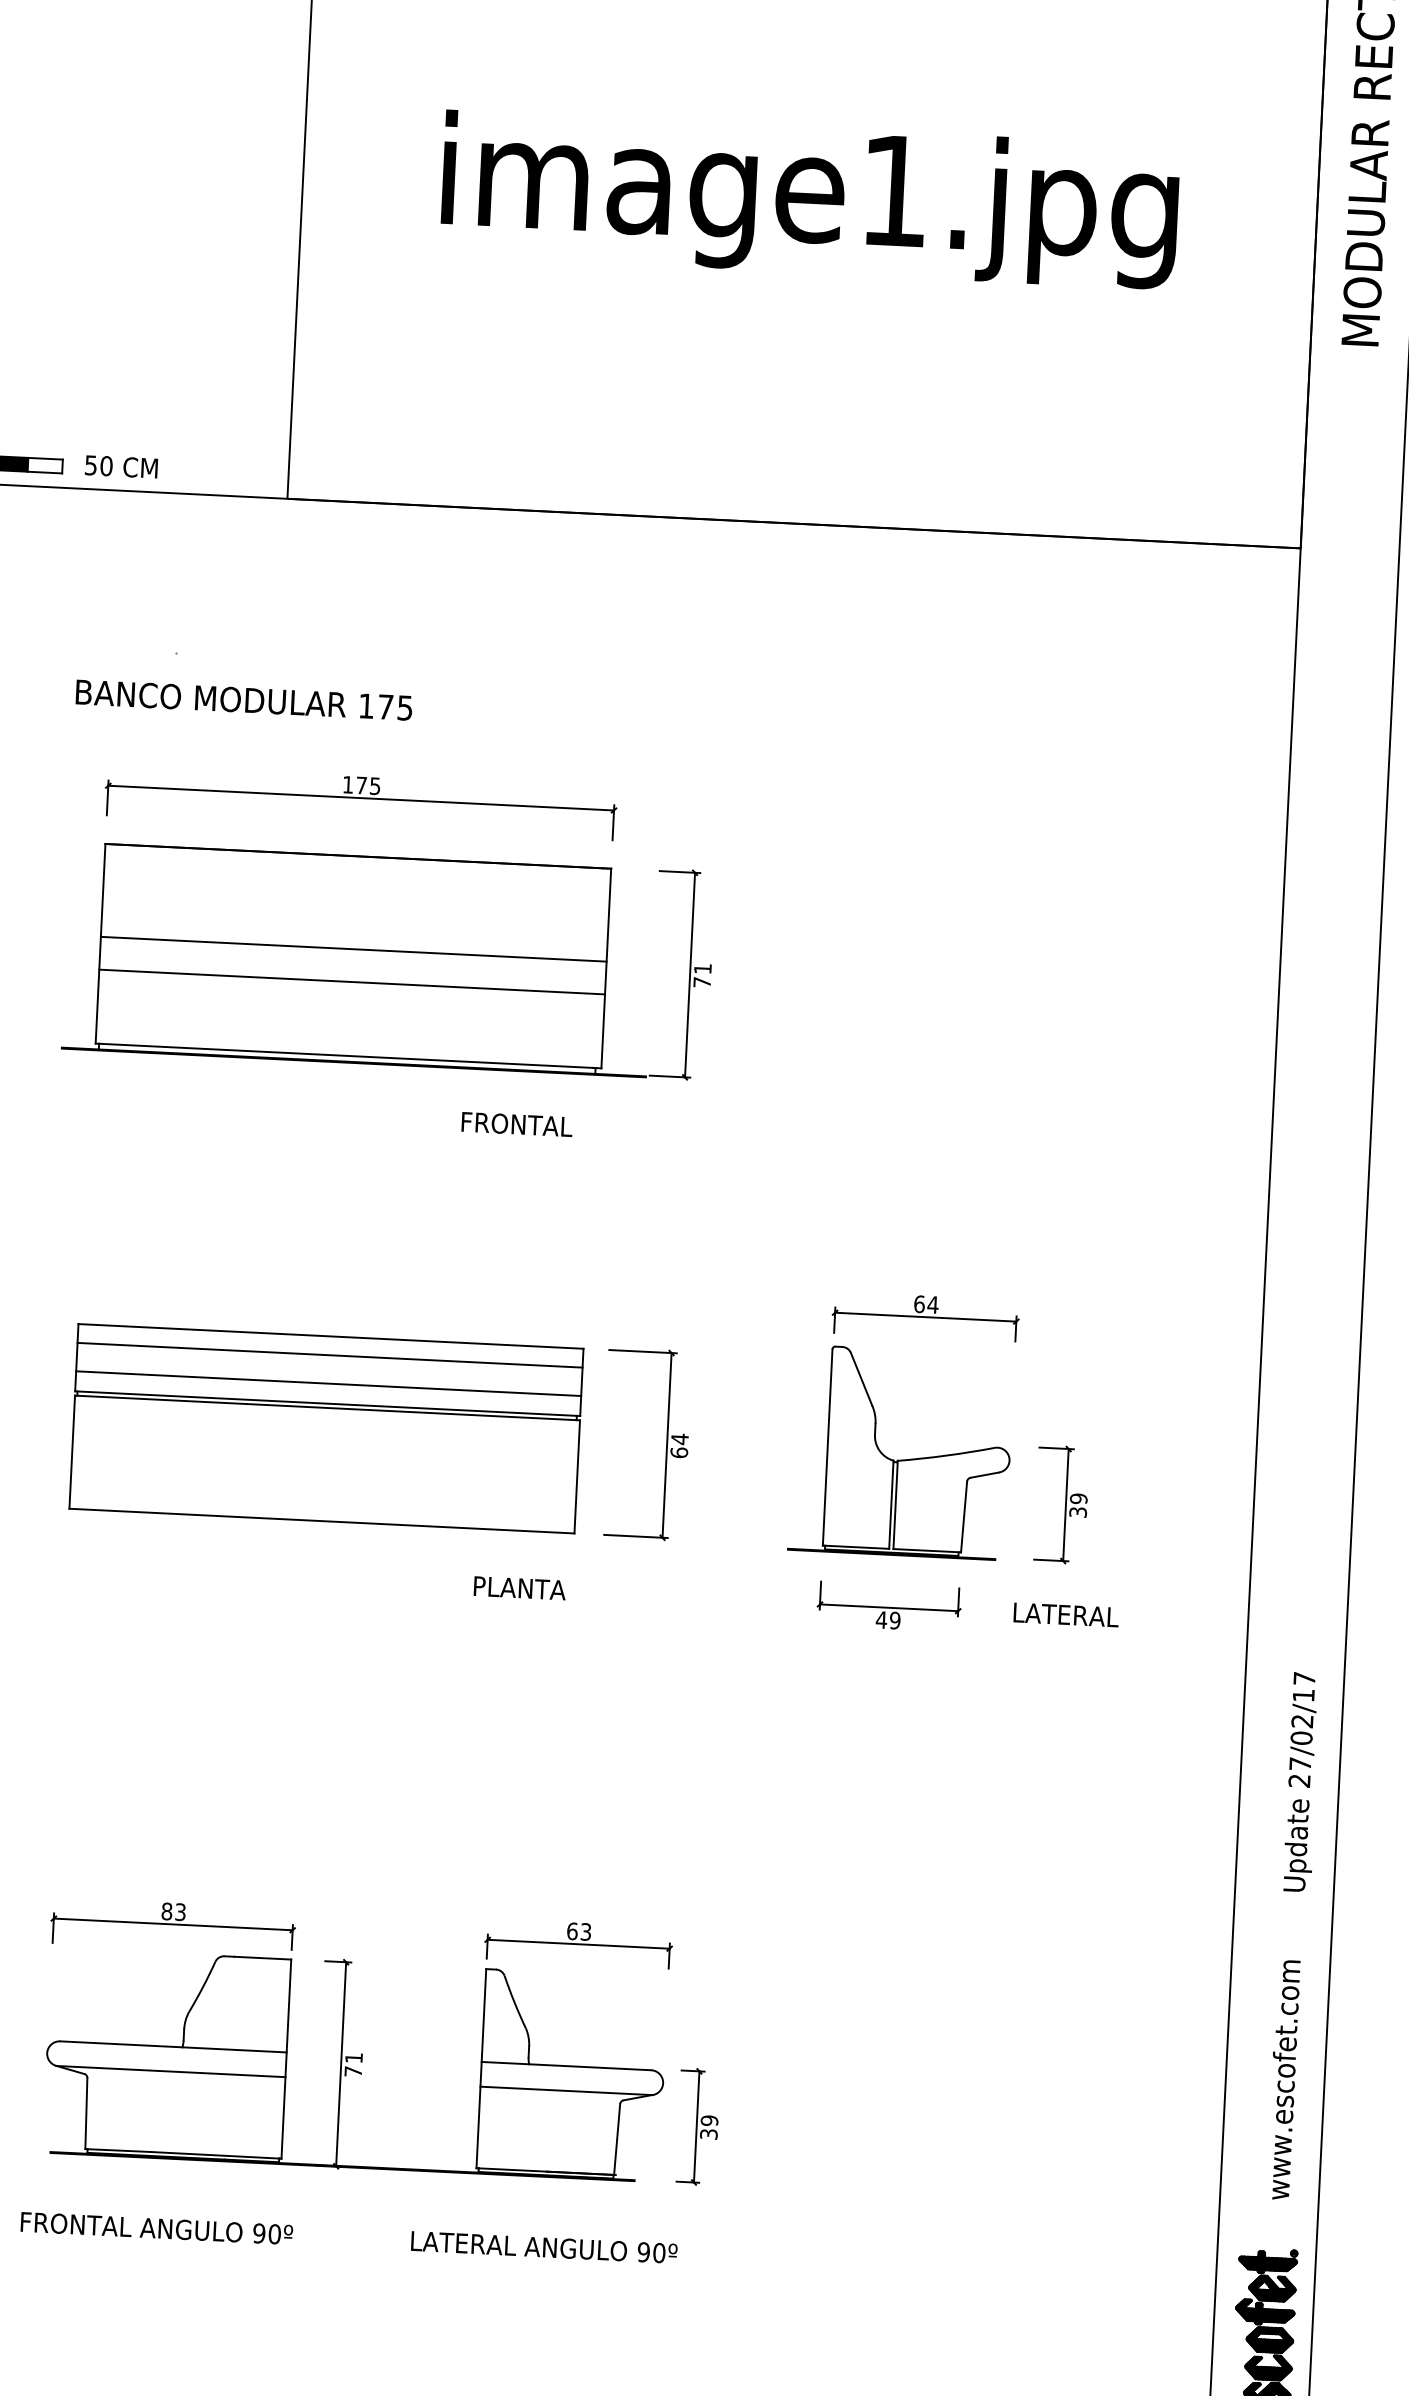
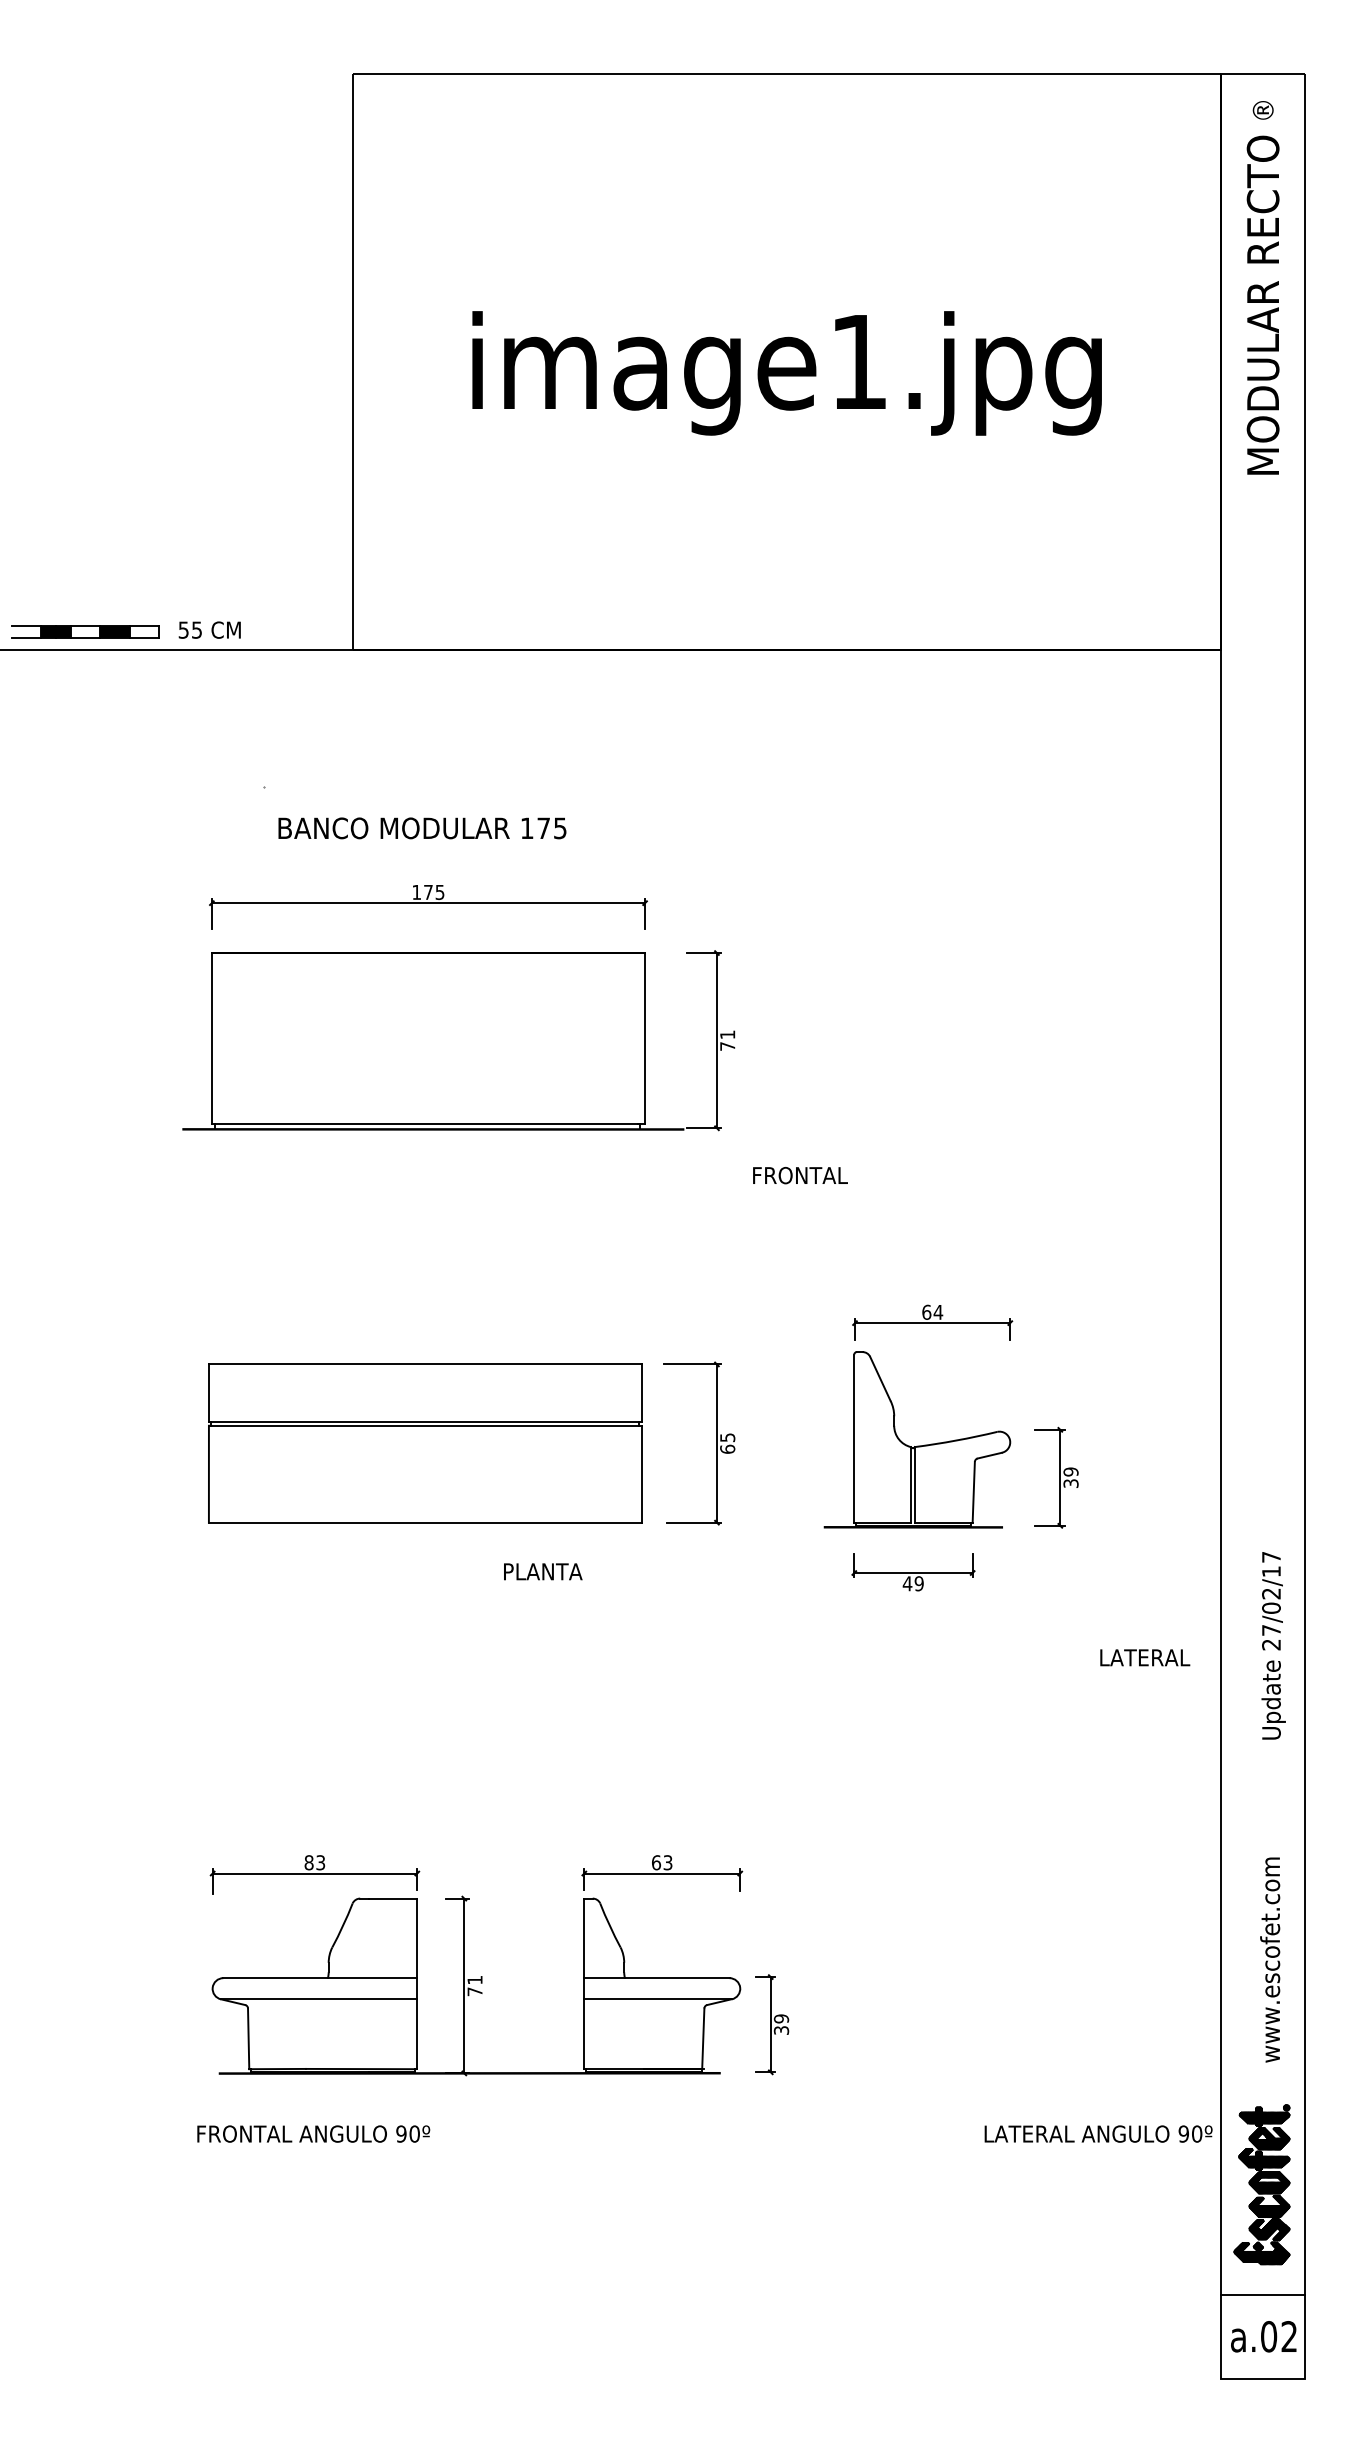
text: (105, 465) -> (196, 629), 50 -> 55
text: (244, 700) -> (422, 828), moved
line: (353, 949) -> (428, 1032), removed
line: (352, 981) -> (428, 1060), removed
text: (517, 1124) -> (800, 1175), moved
line: (329, 1355) -> (424, 1380), removed
line: (327, 1383) -> (424, 1404), removed
text: (679, 1438) -> (727, 1437), 64 -> 65
text: (520, 1587) -> (543, 1571), moved
text: (1066, 1614) -> (1145, 1657), moved
text: (1301, 1781) -> (1273, 1645), moved
text: (544, 2246) -> (1098, 2133), moved

